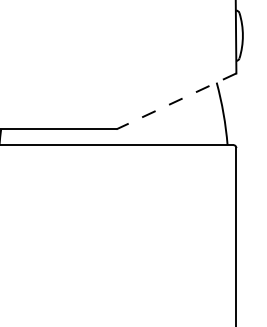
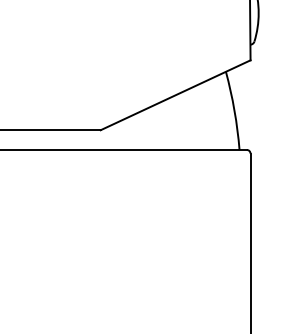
line: (175, 101) -> (174, 95), dashed -> solid

